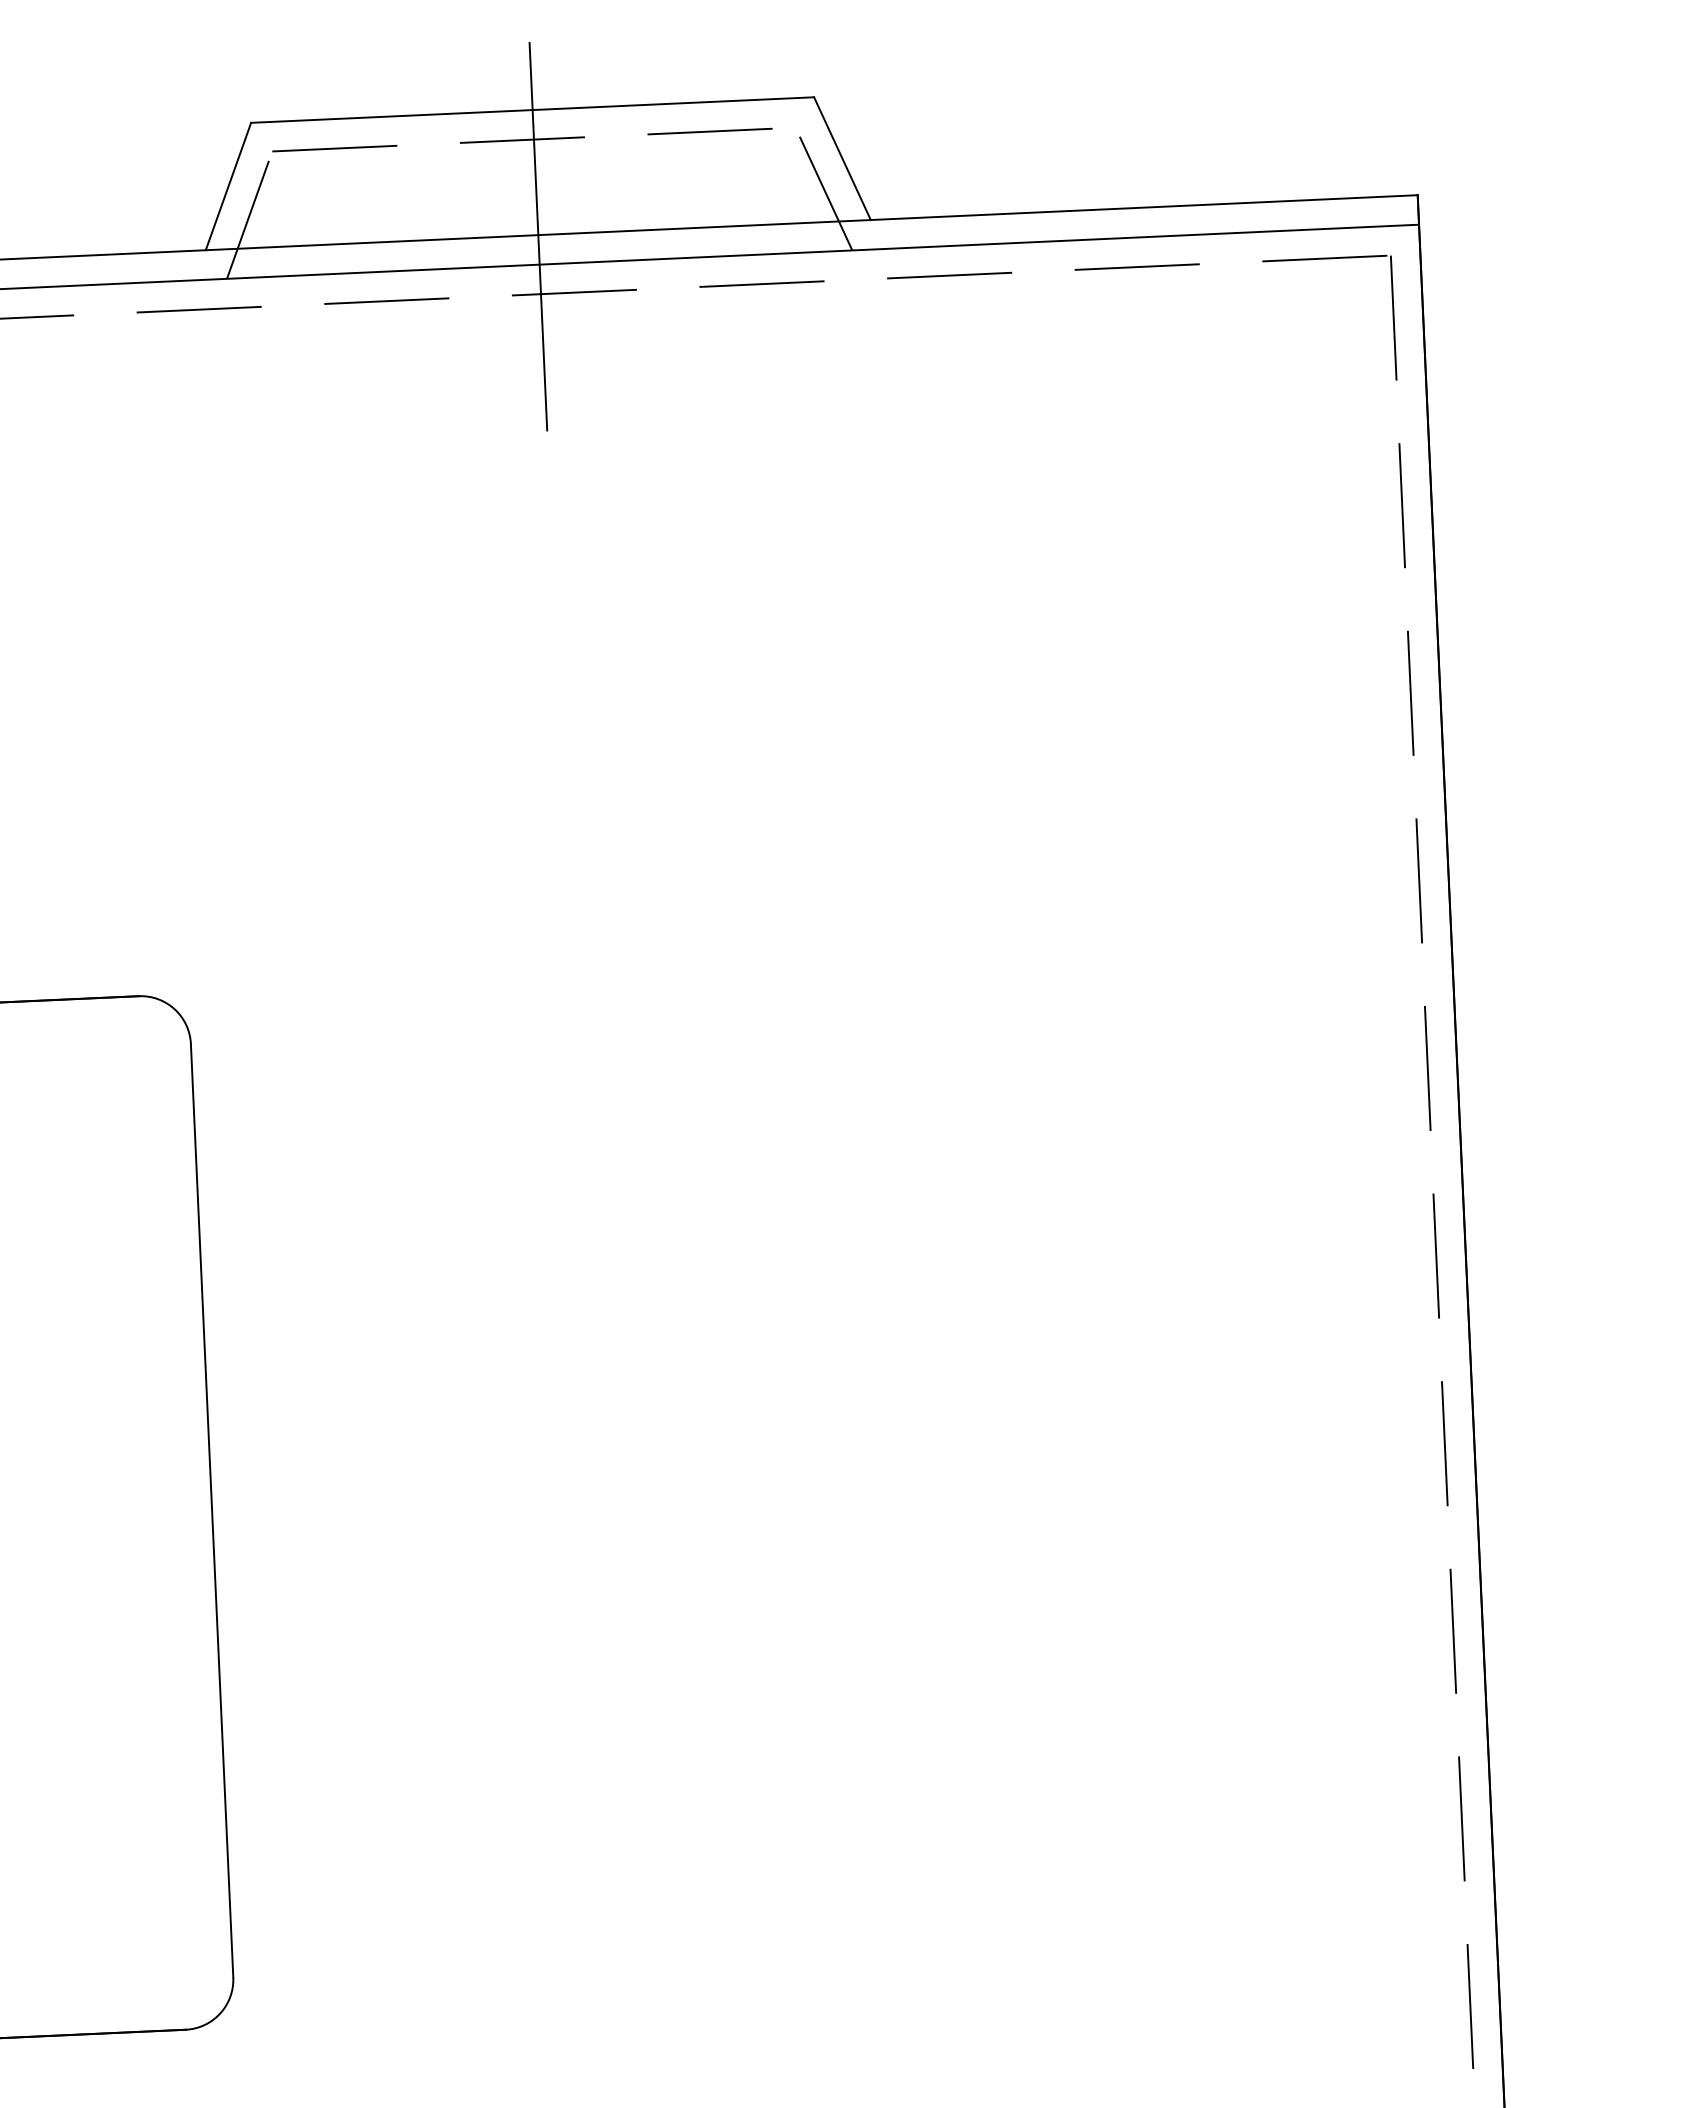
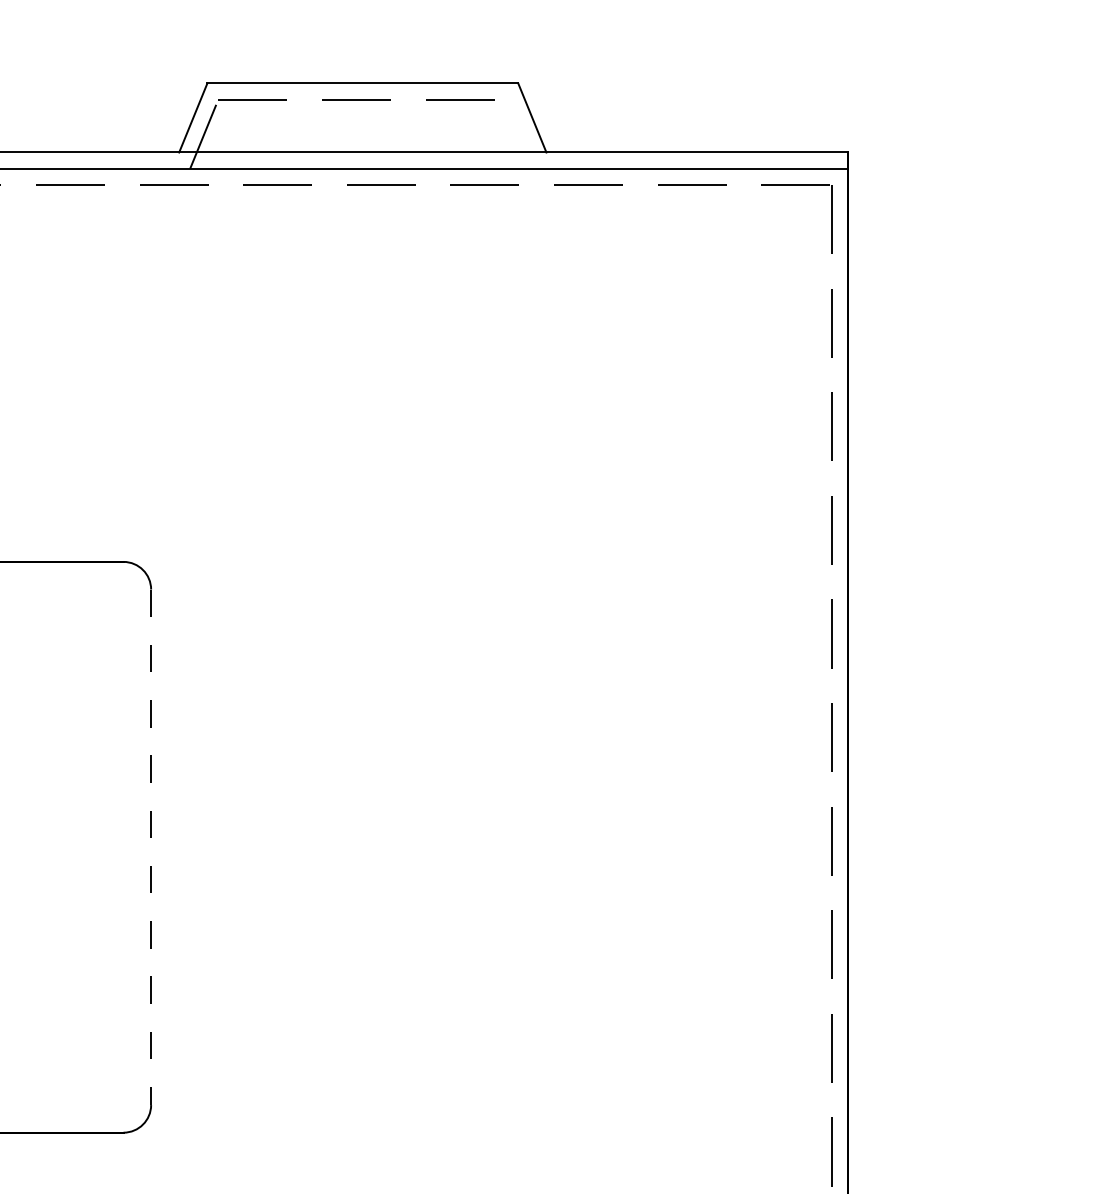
line: (824, 187) -> (521, 133), removed
line: (537, 235) -> (362, 152), removed
line: (212, 1511) -> (151, 847), solid -> dashed

